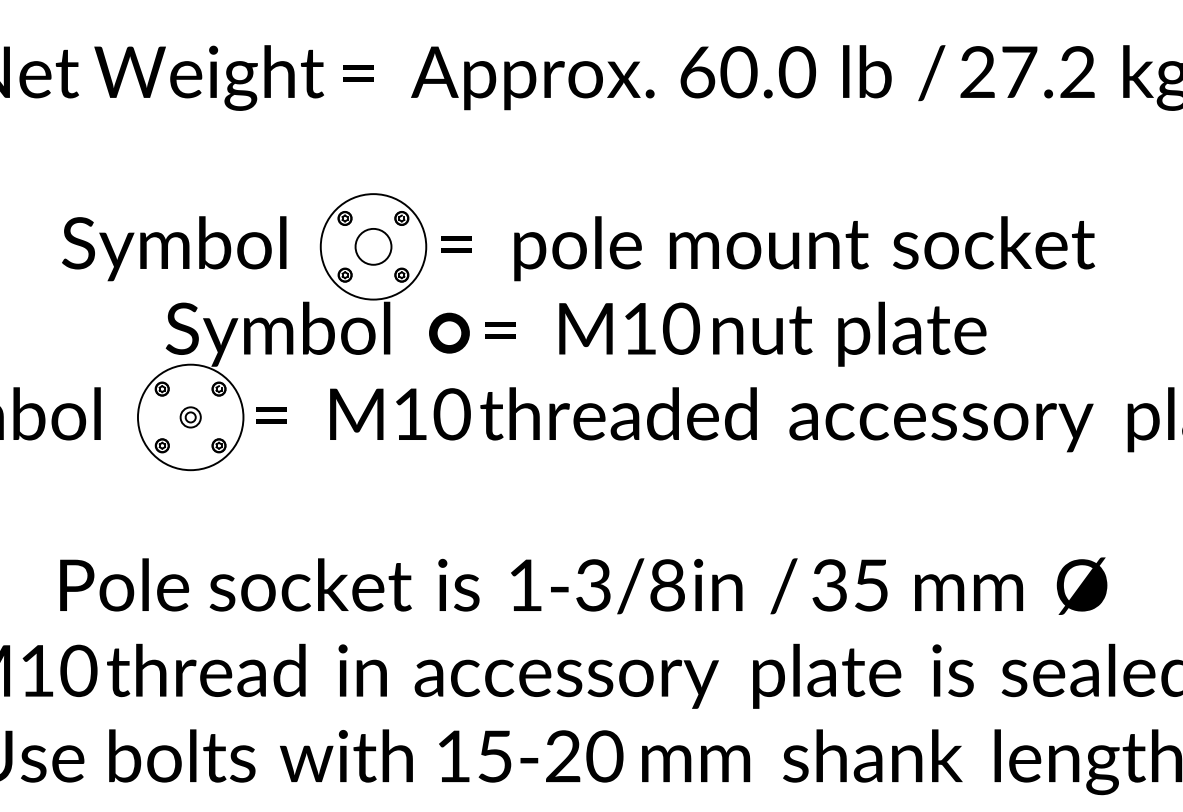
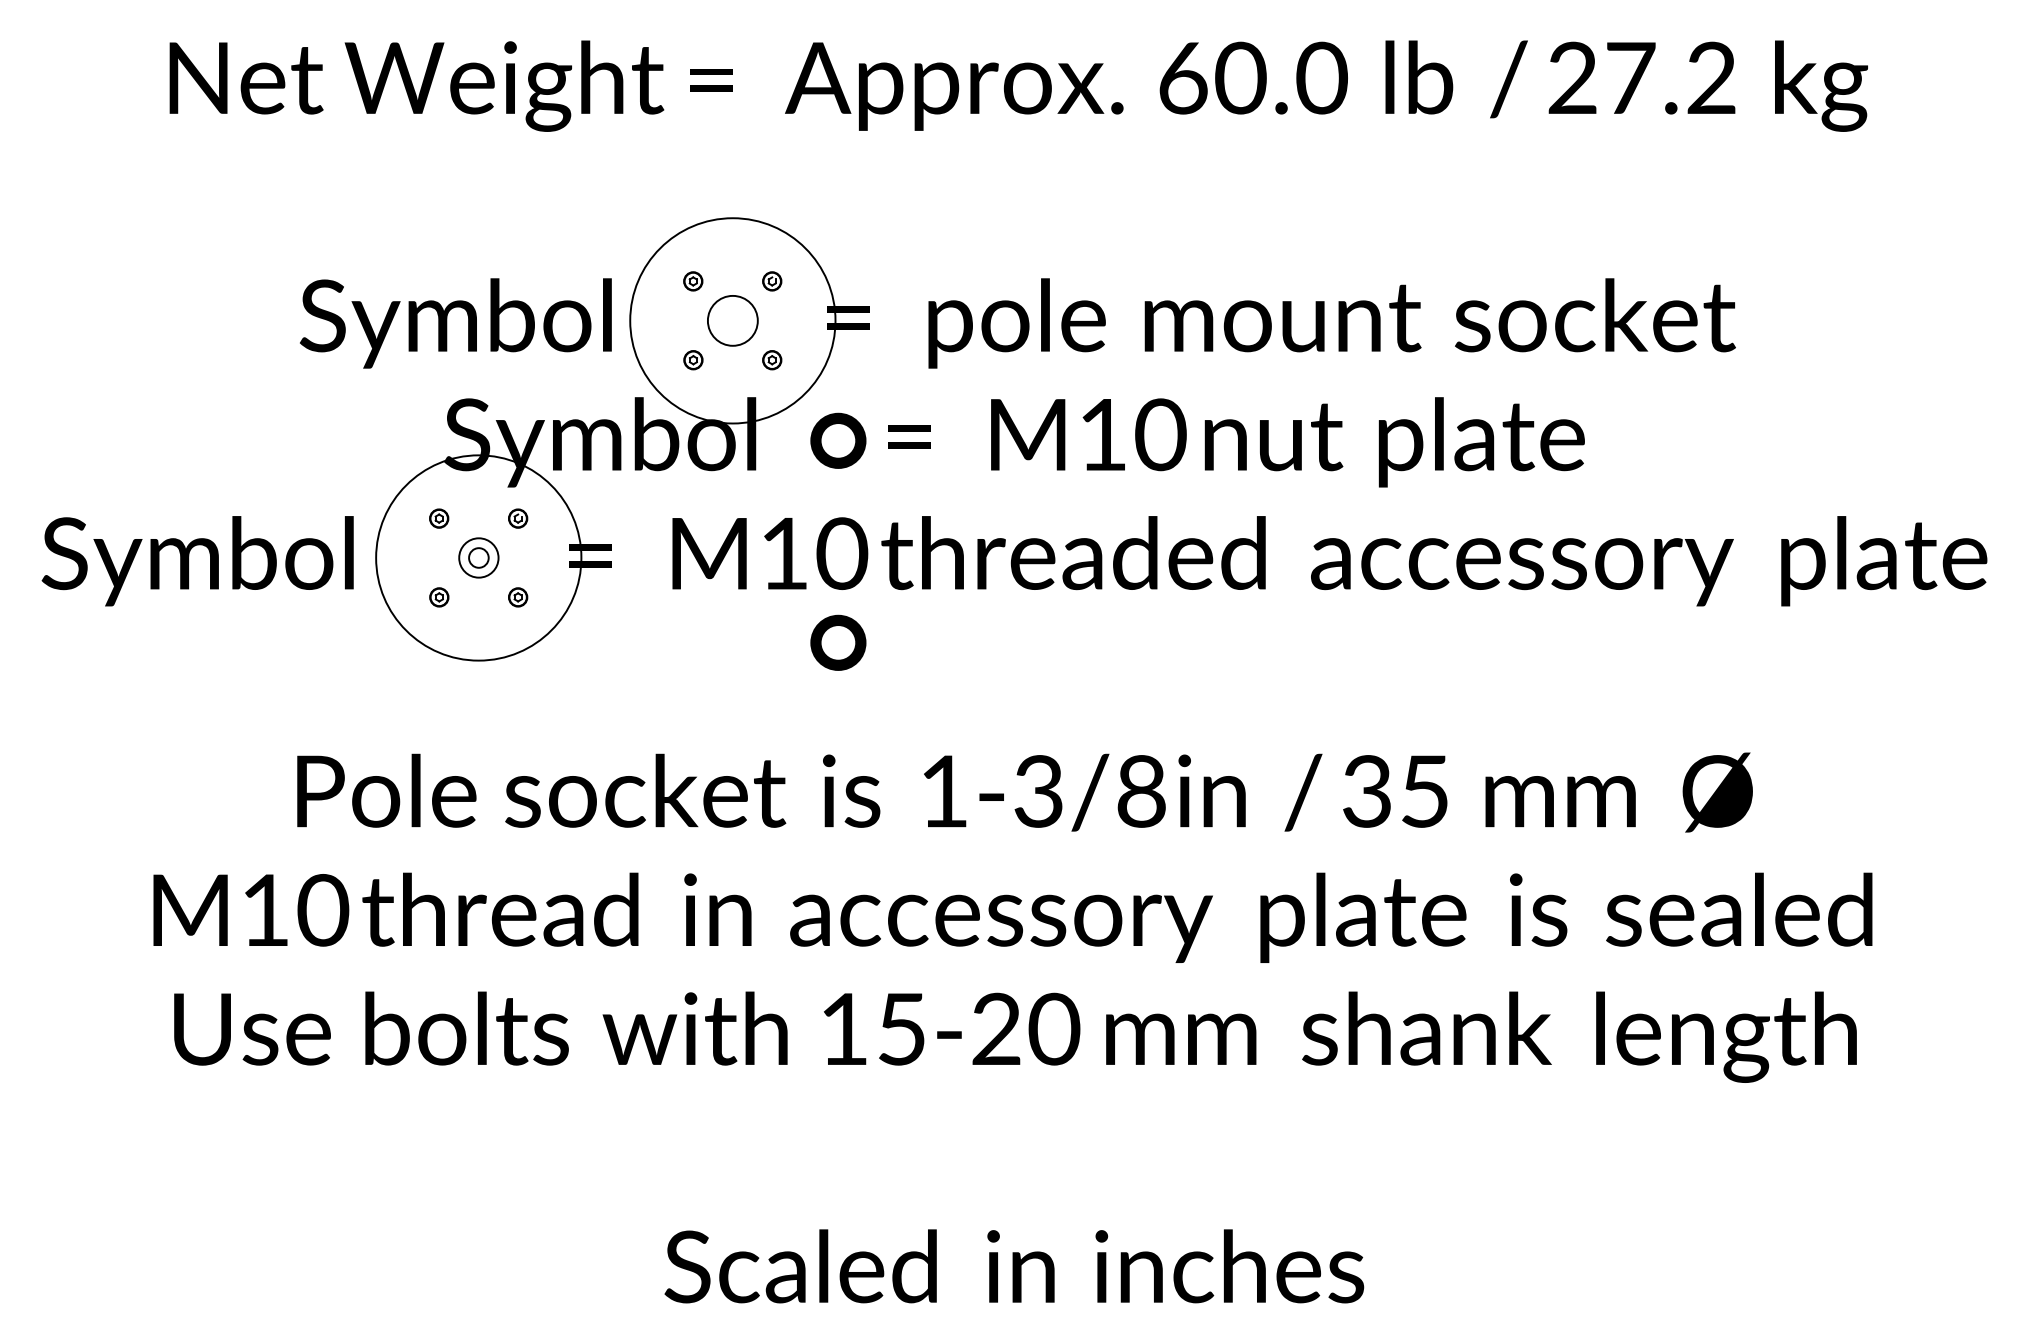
circle: (373, 246) -> (732, 320), size x1.4
circle: (190, 417) -> (478, 557), size x1.4
part: (190, 417) -> (478, 557), size x1.4
part: (449, 478) -> (838, 642), added

